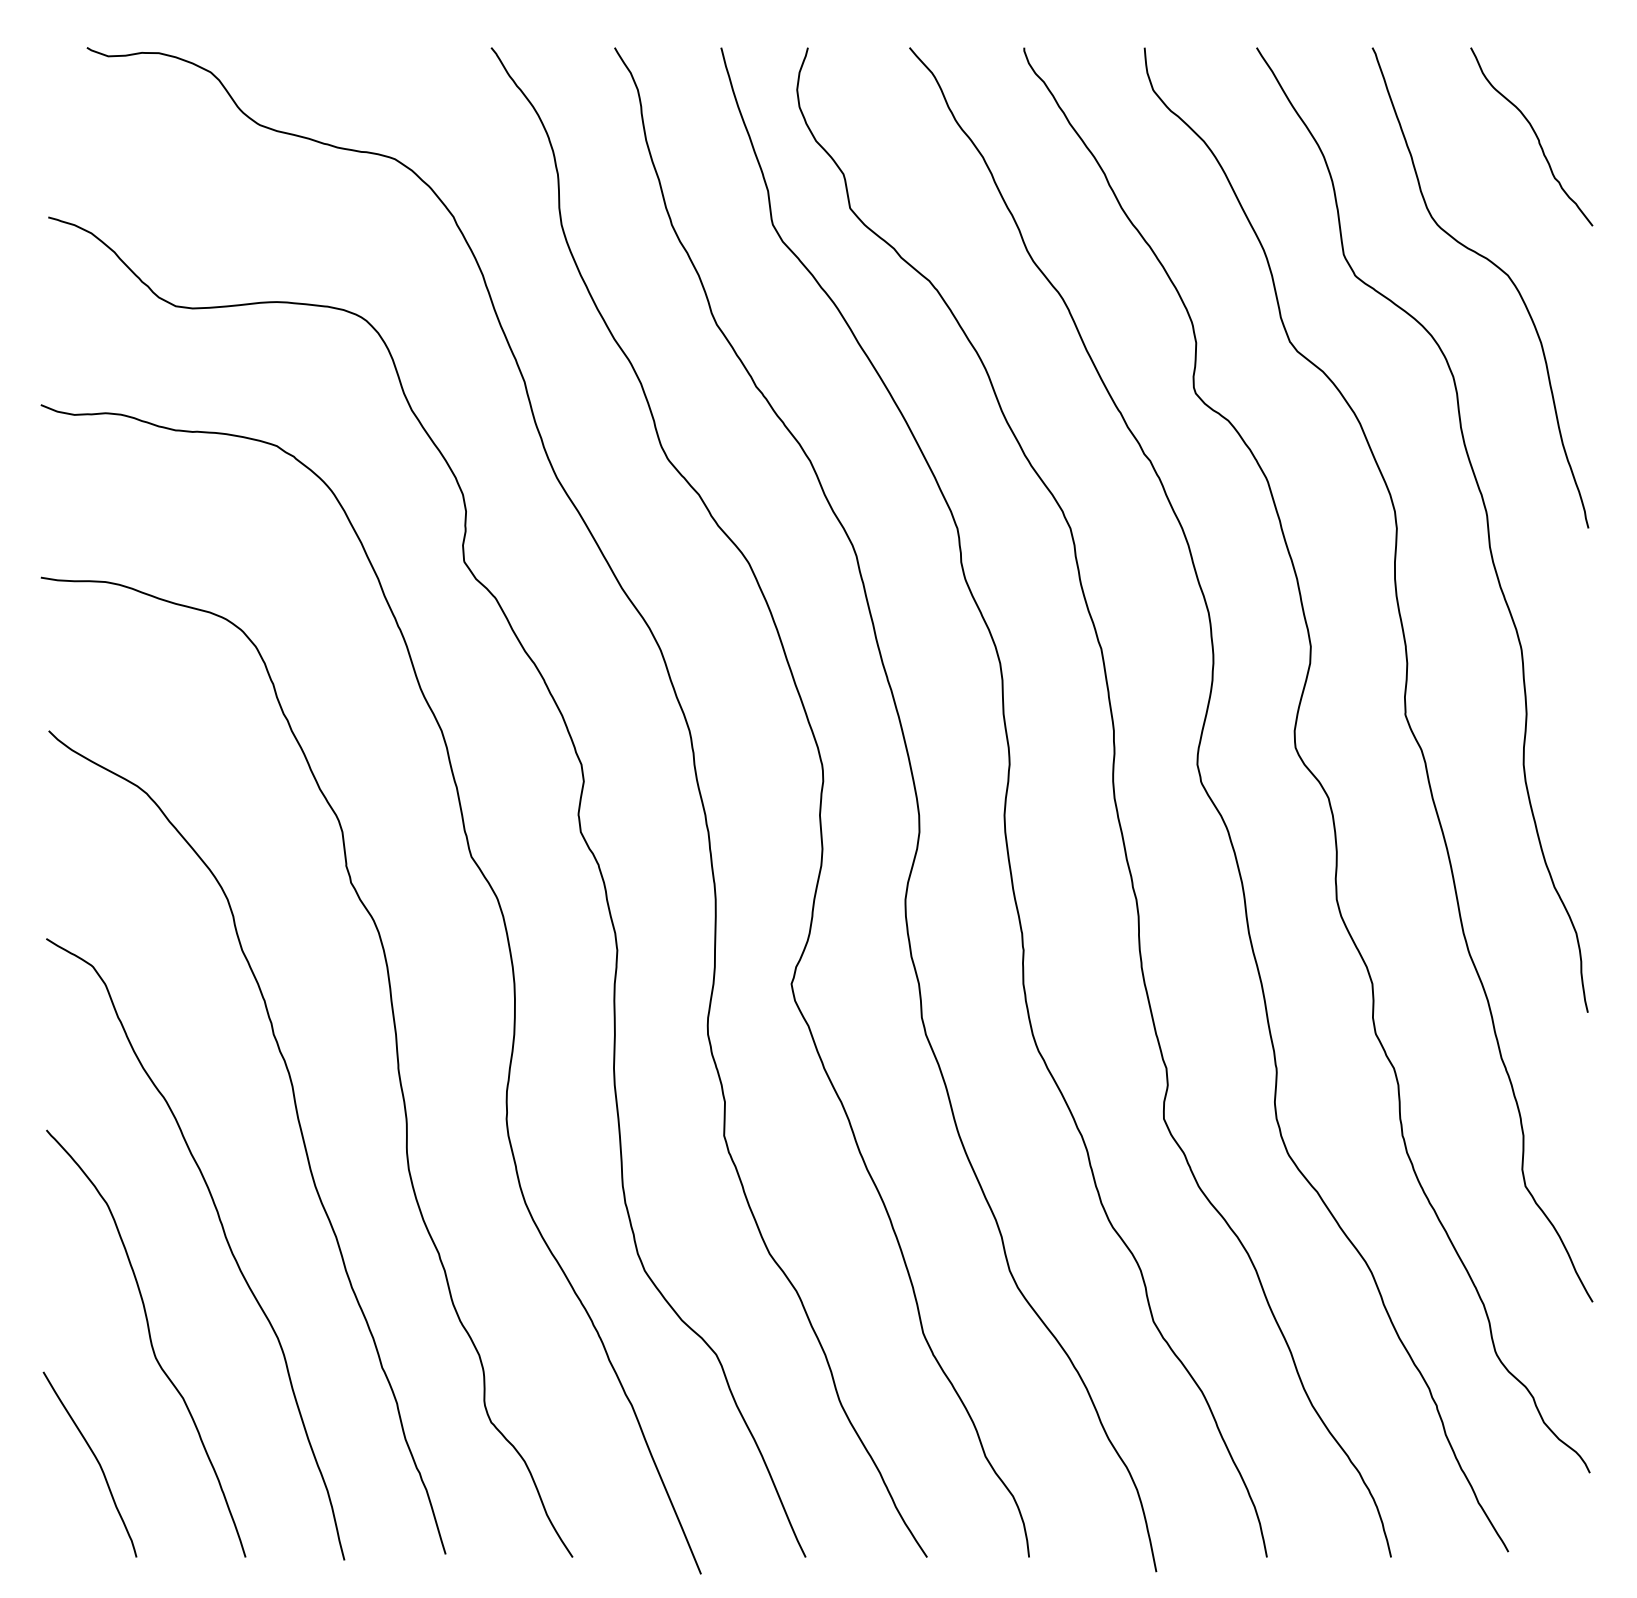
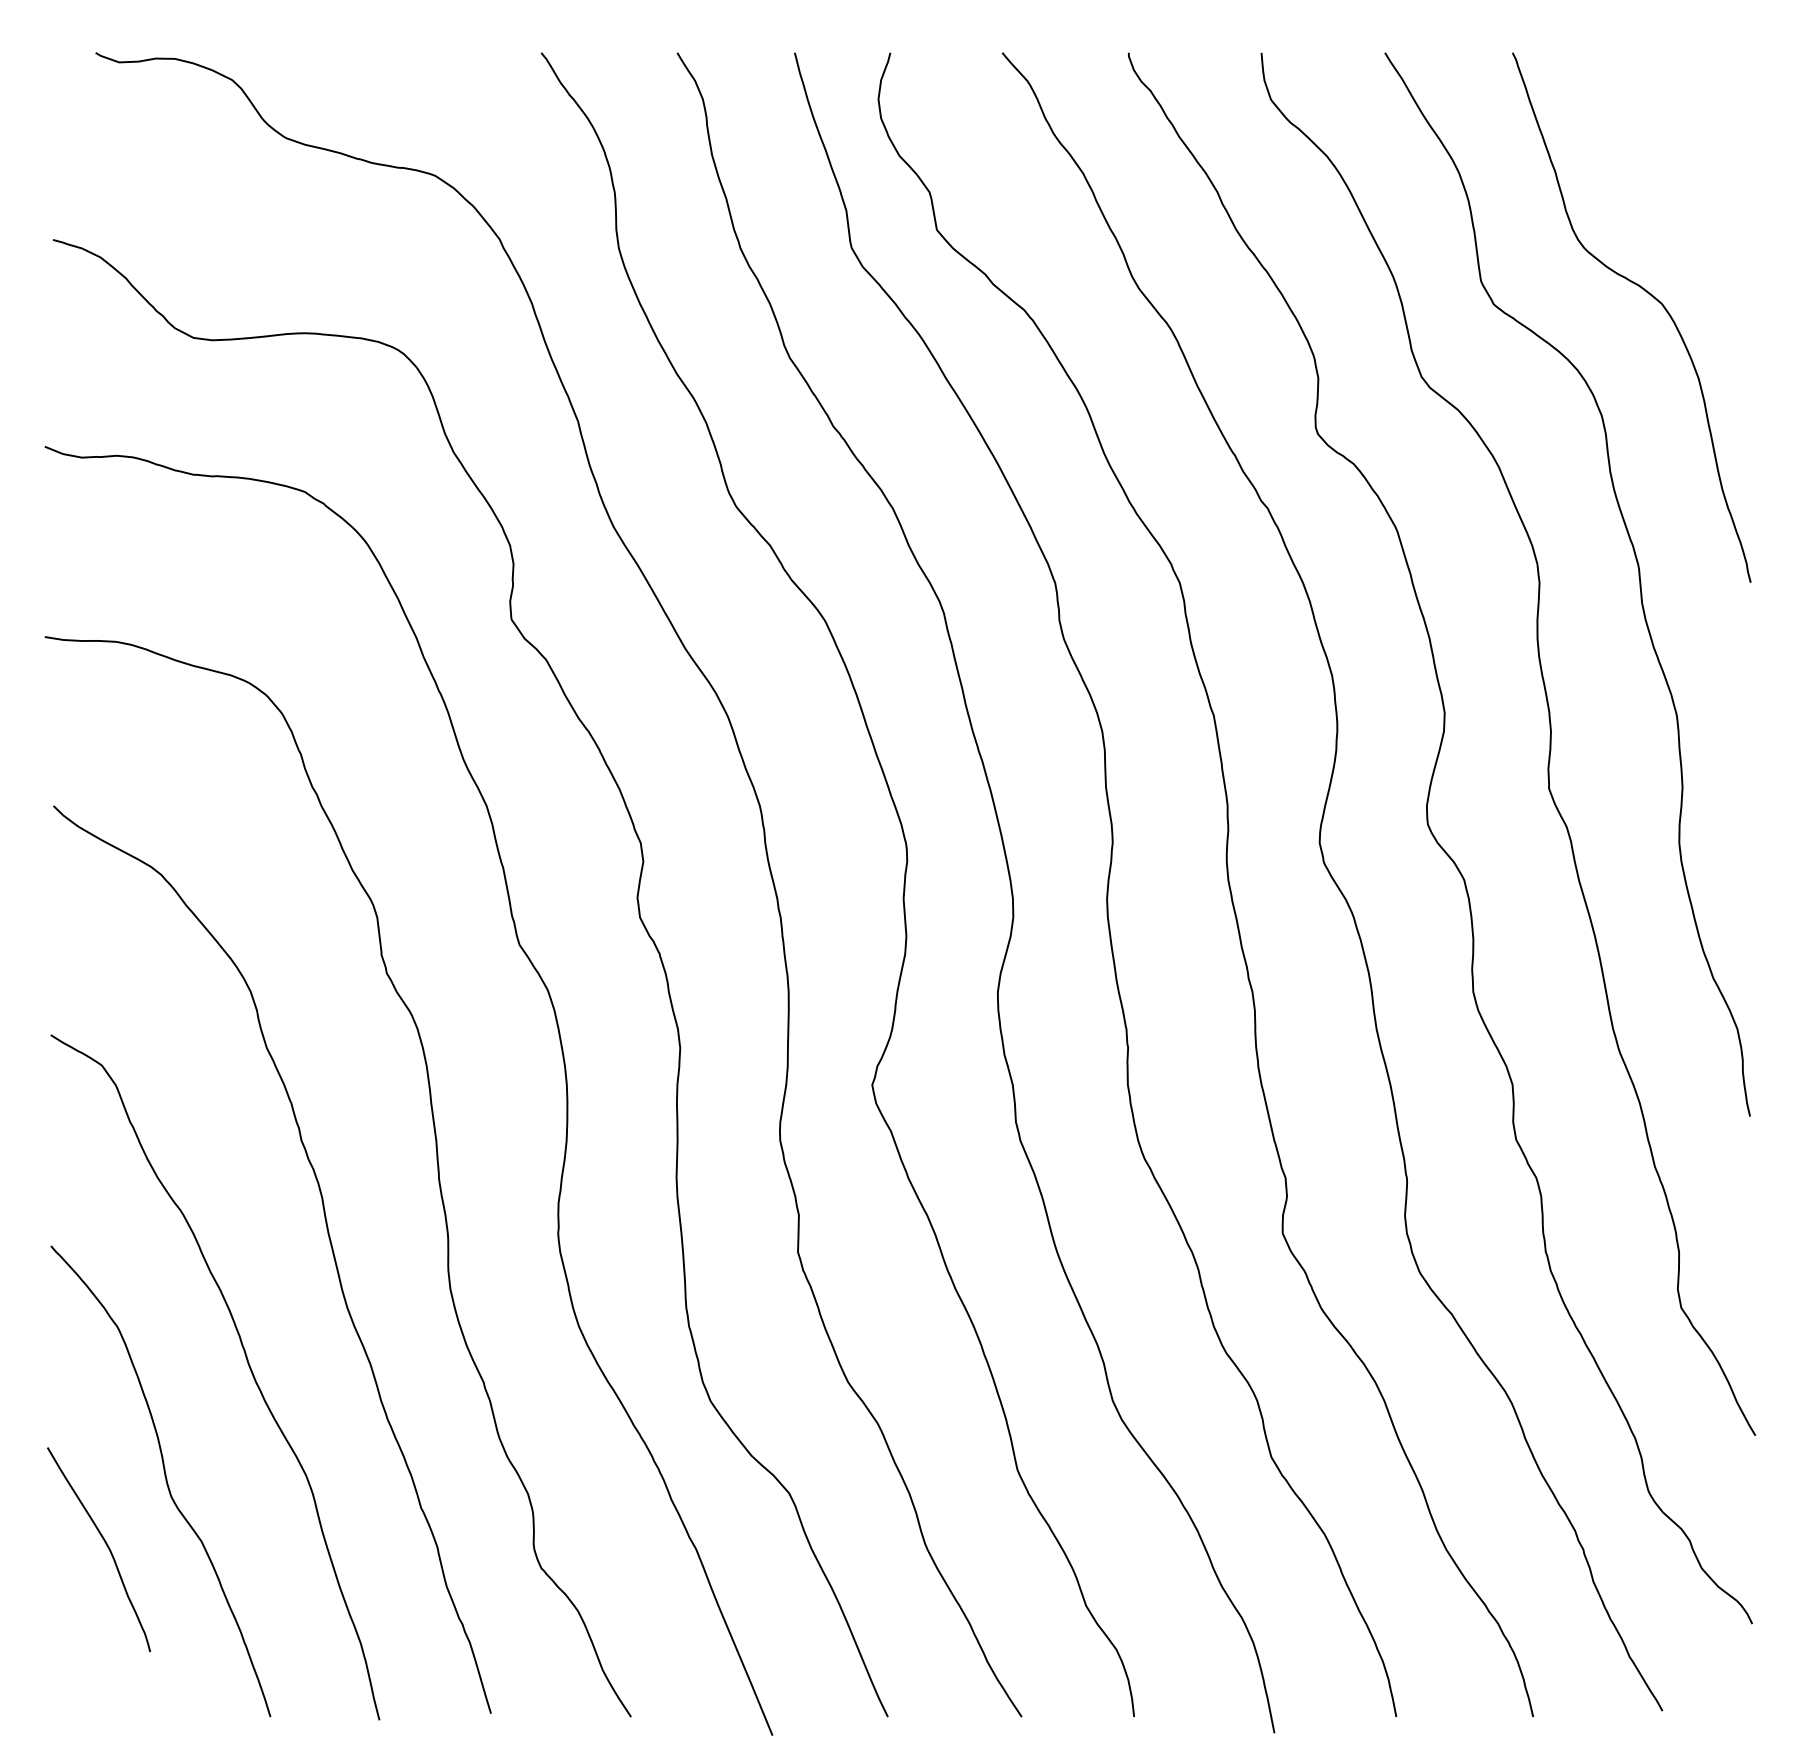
curve: (1534, 134) -> (1691, 148), removed
curve: (95, 1459) -> (105, 1544), moved

